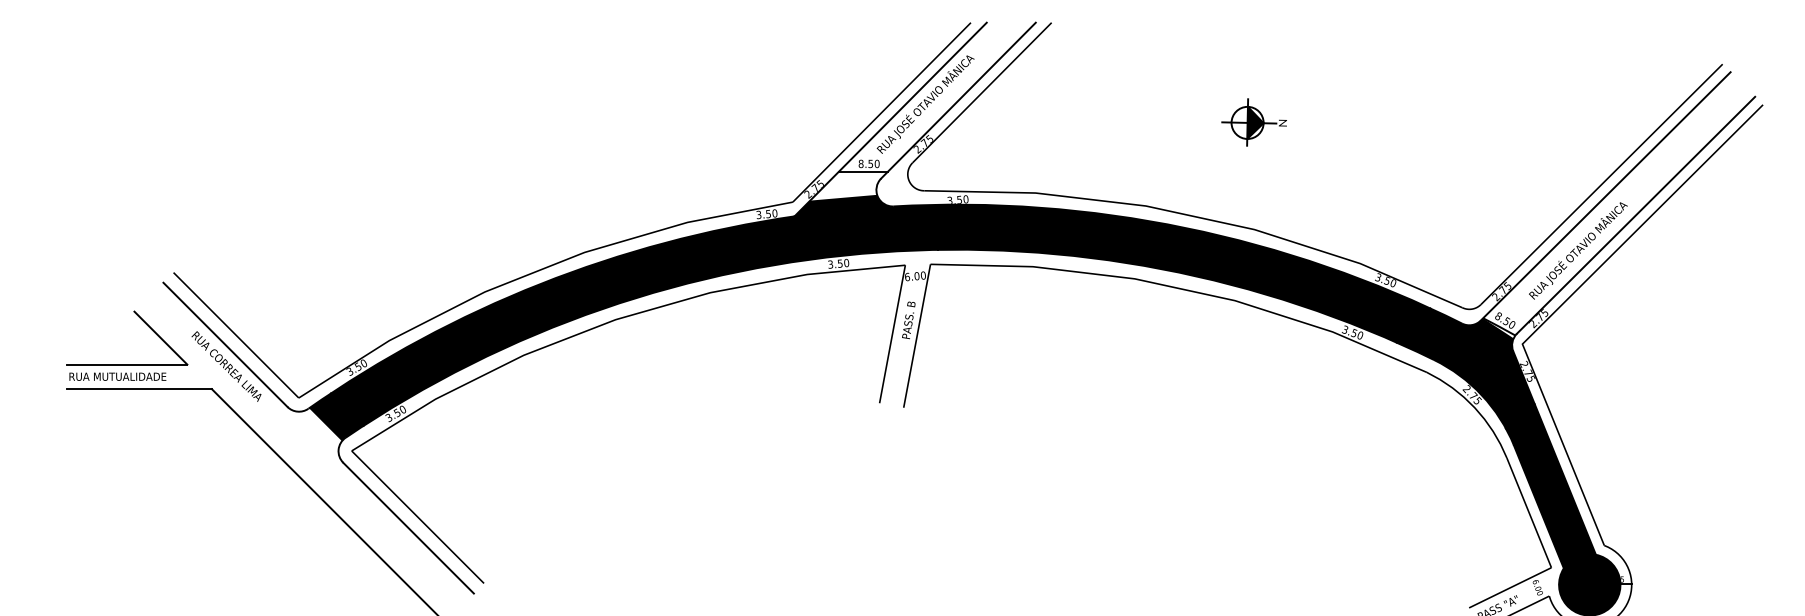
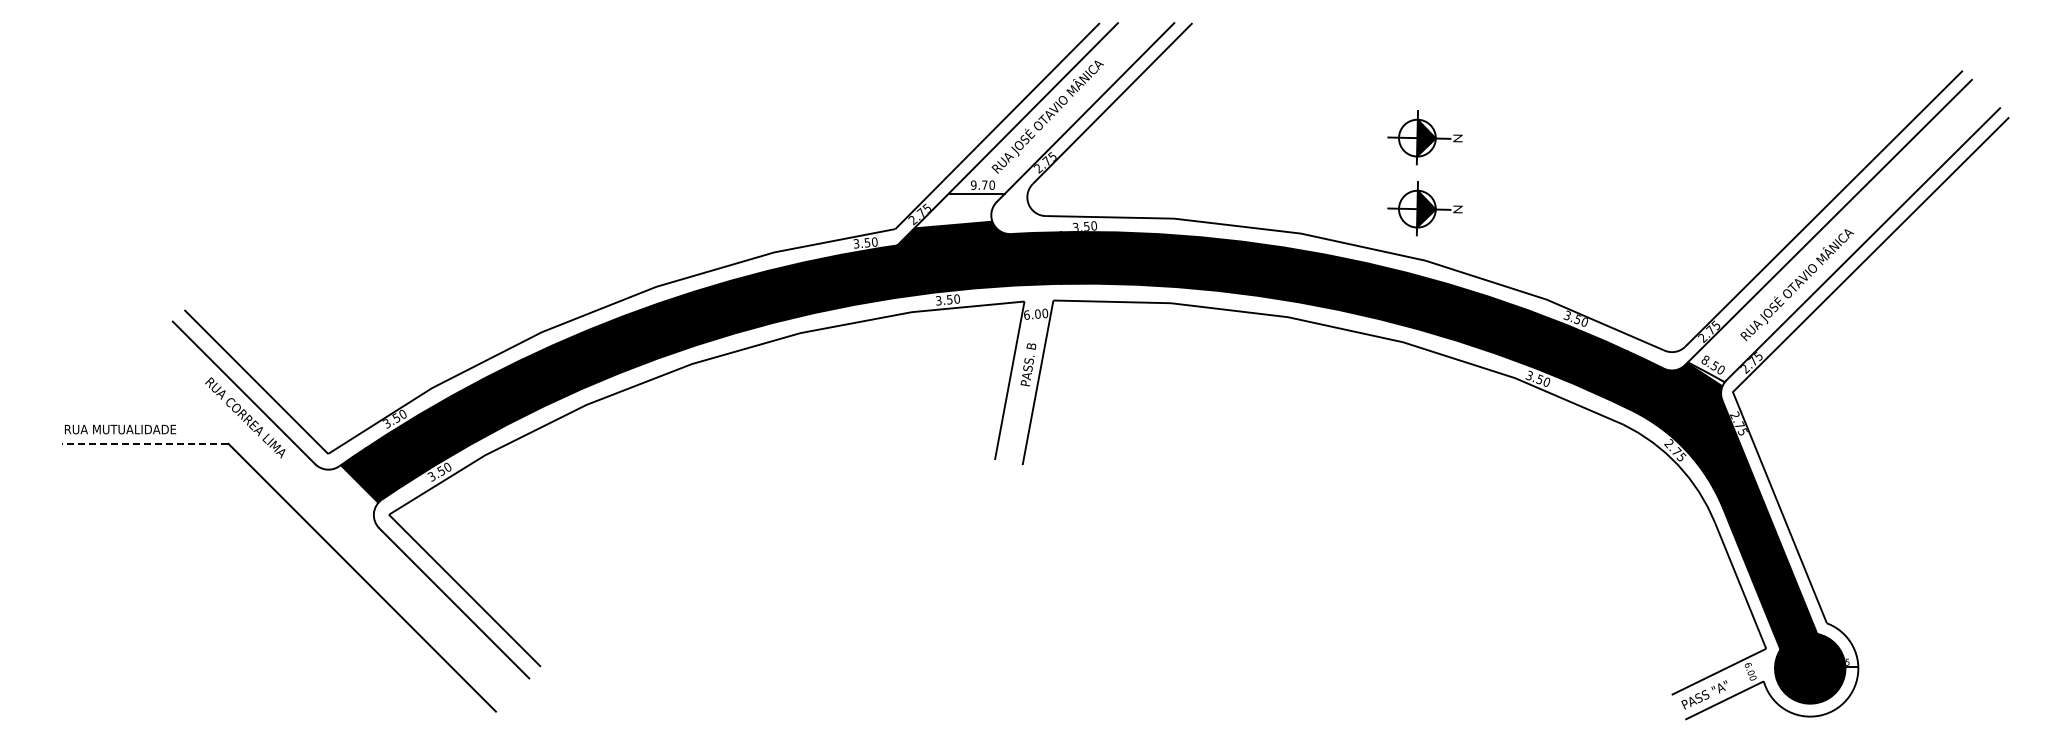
text: (865, 164) -> (978, 185), 8.50 -> 9.70
part: (1253, 184) -> (1424, 208), added
part: (143, 321) -> (149, 366), removed
line: (138, 388) -> (144, 443), solid -> dashed

